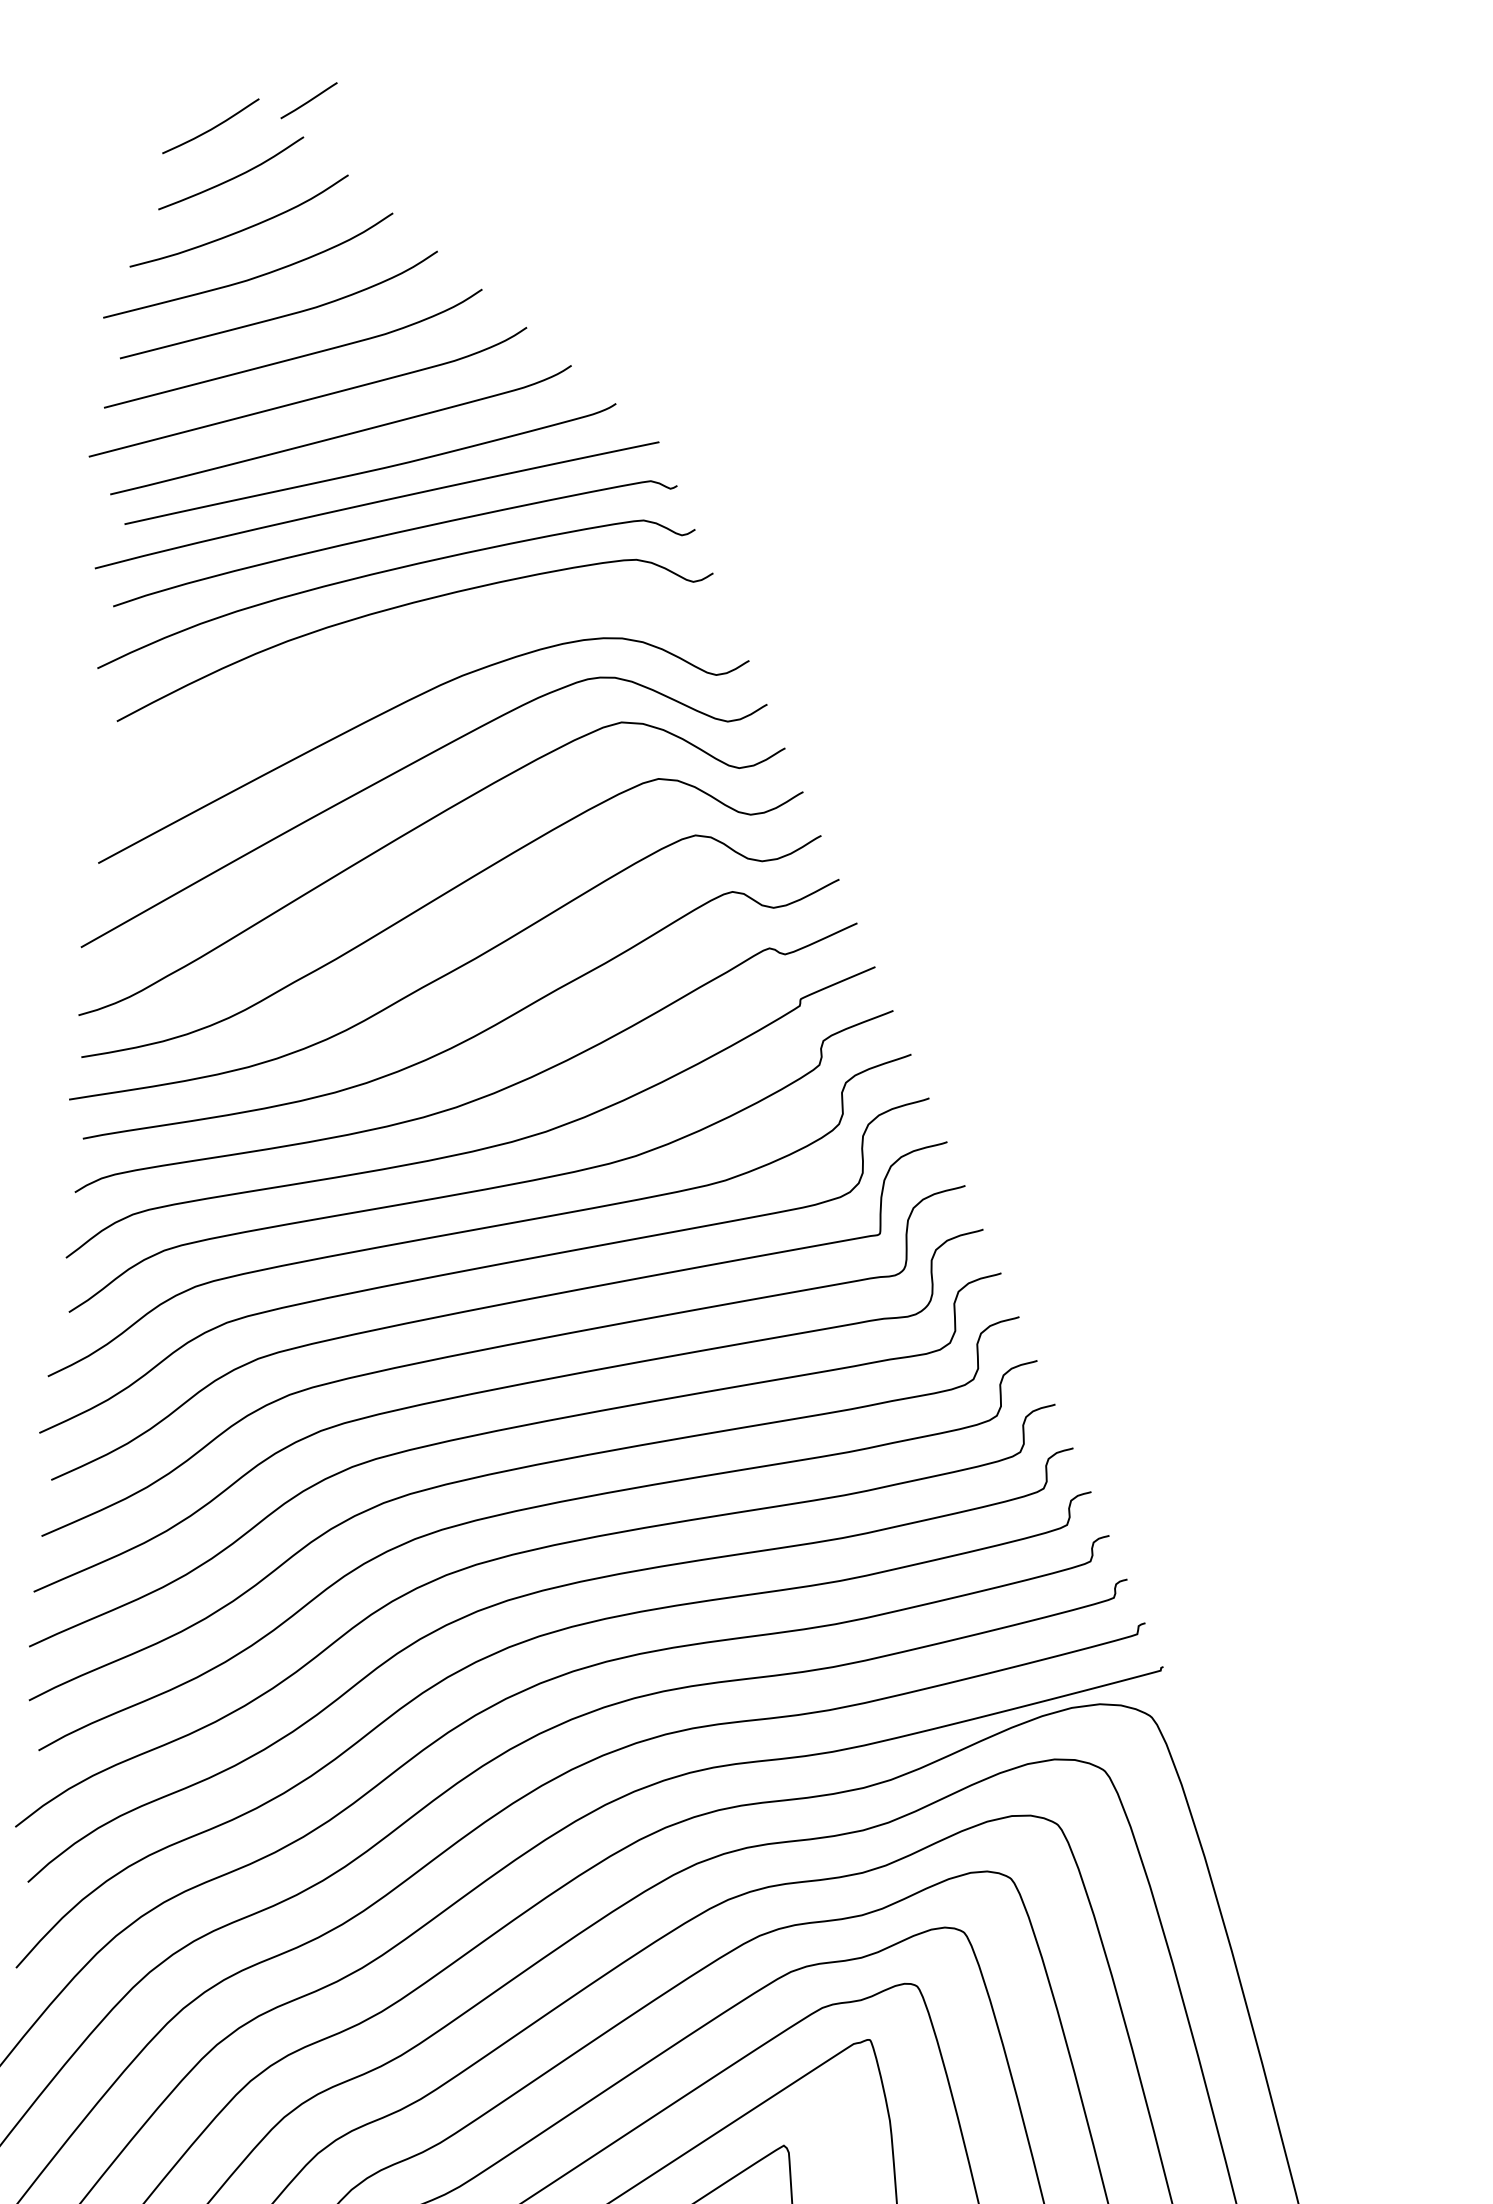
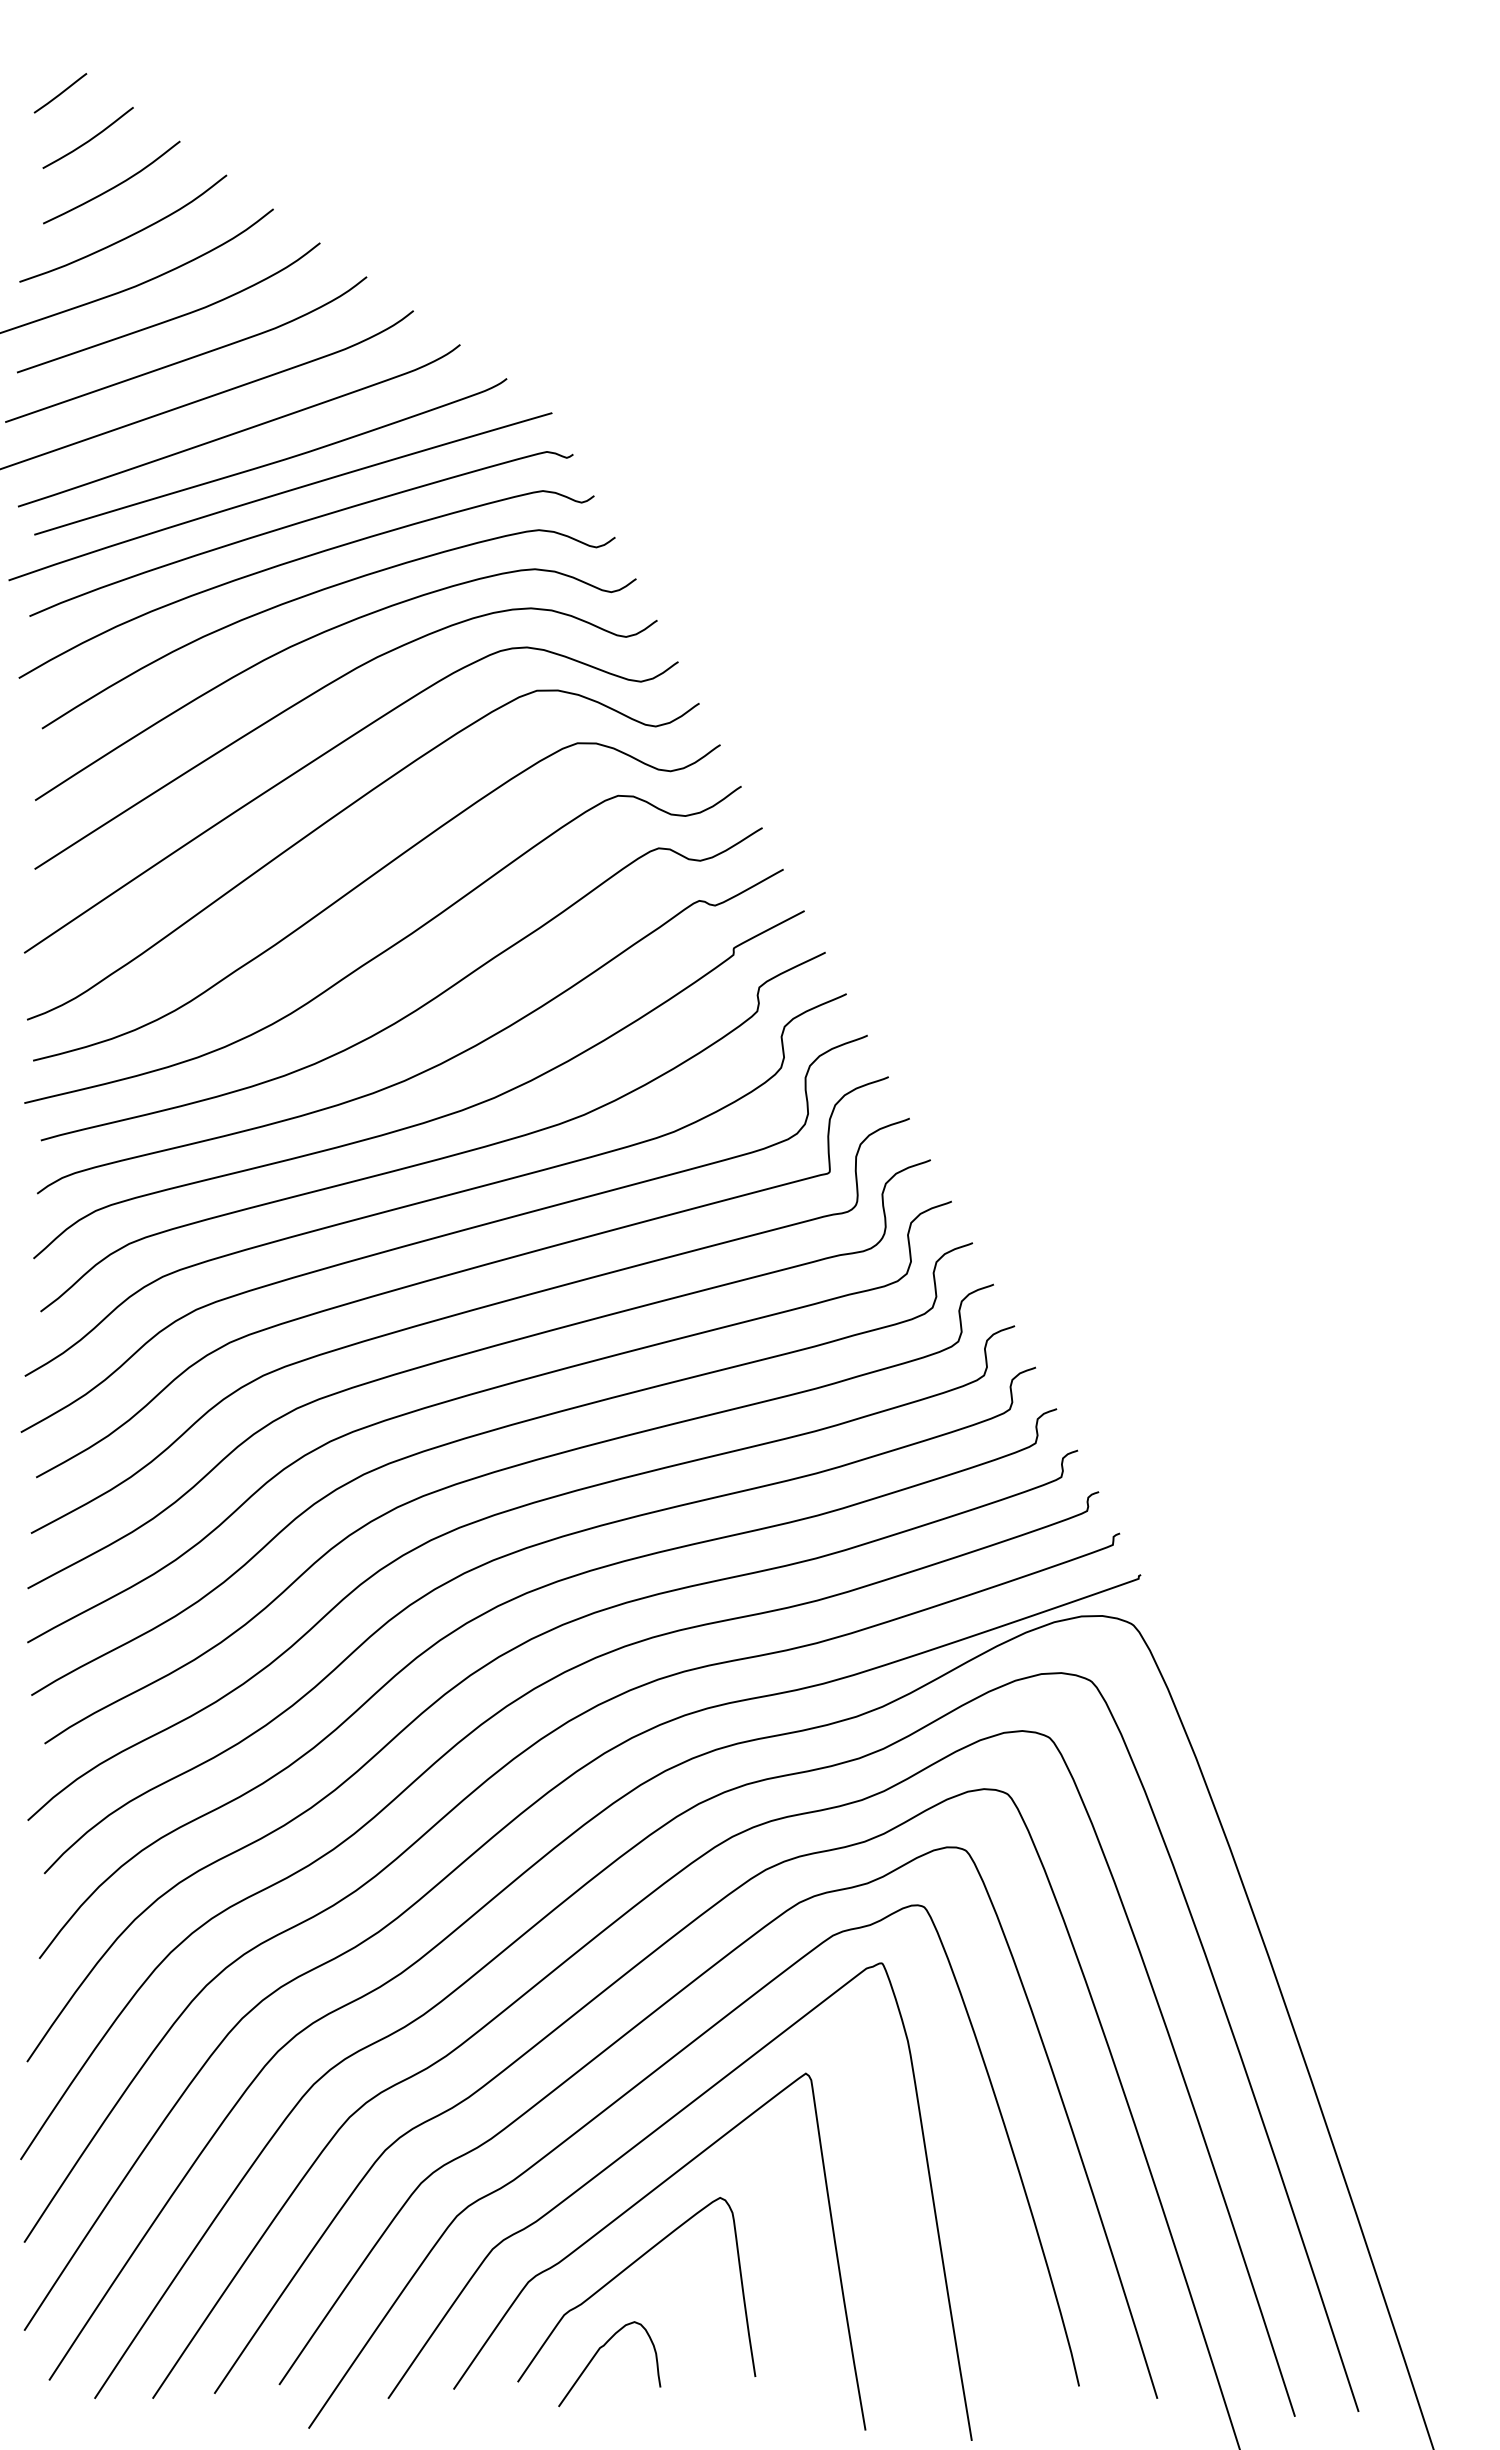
line: (309, 100) -> (60, 93), moved
curve: (398, 651) -> (312, 638), added

